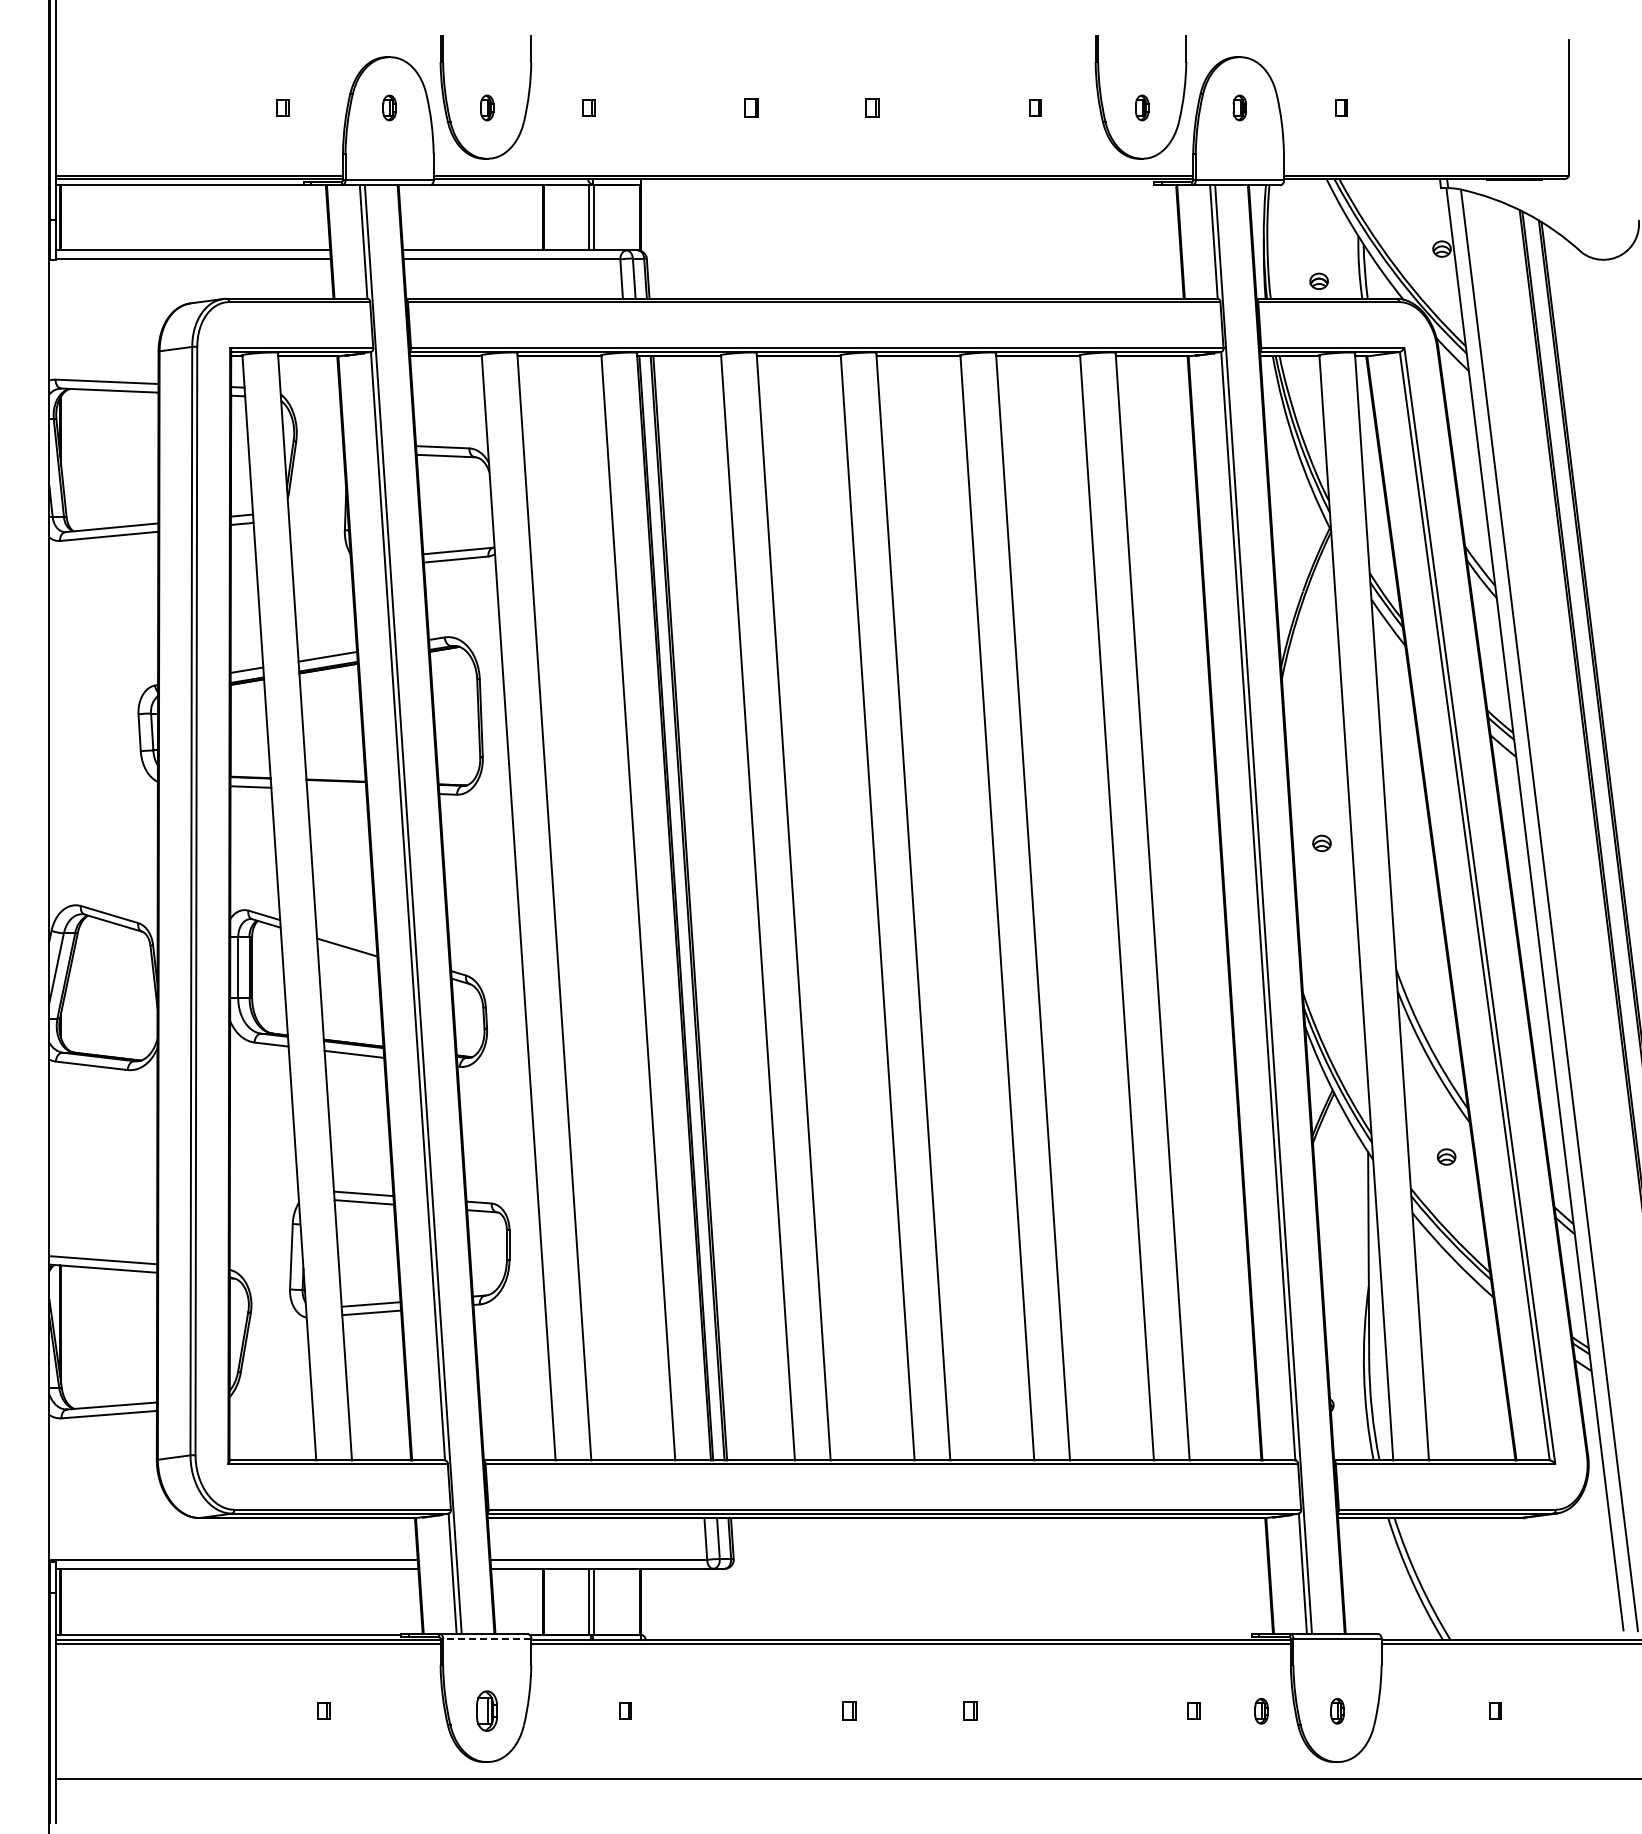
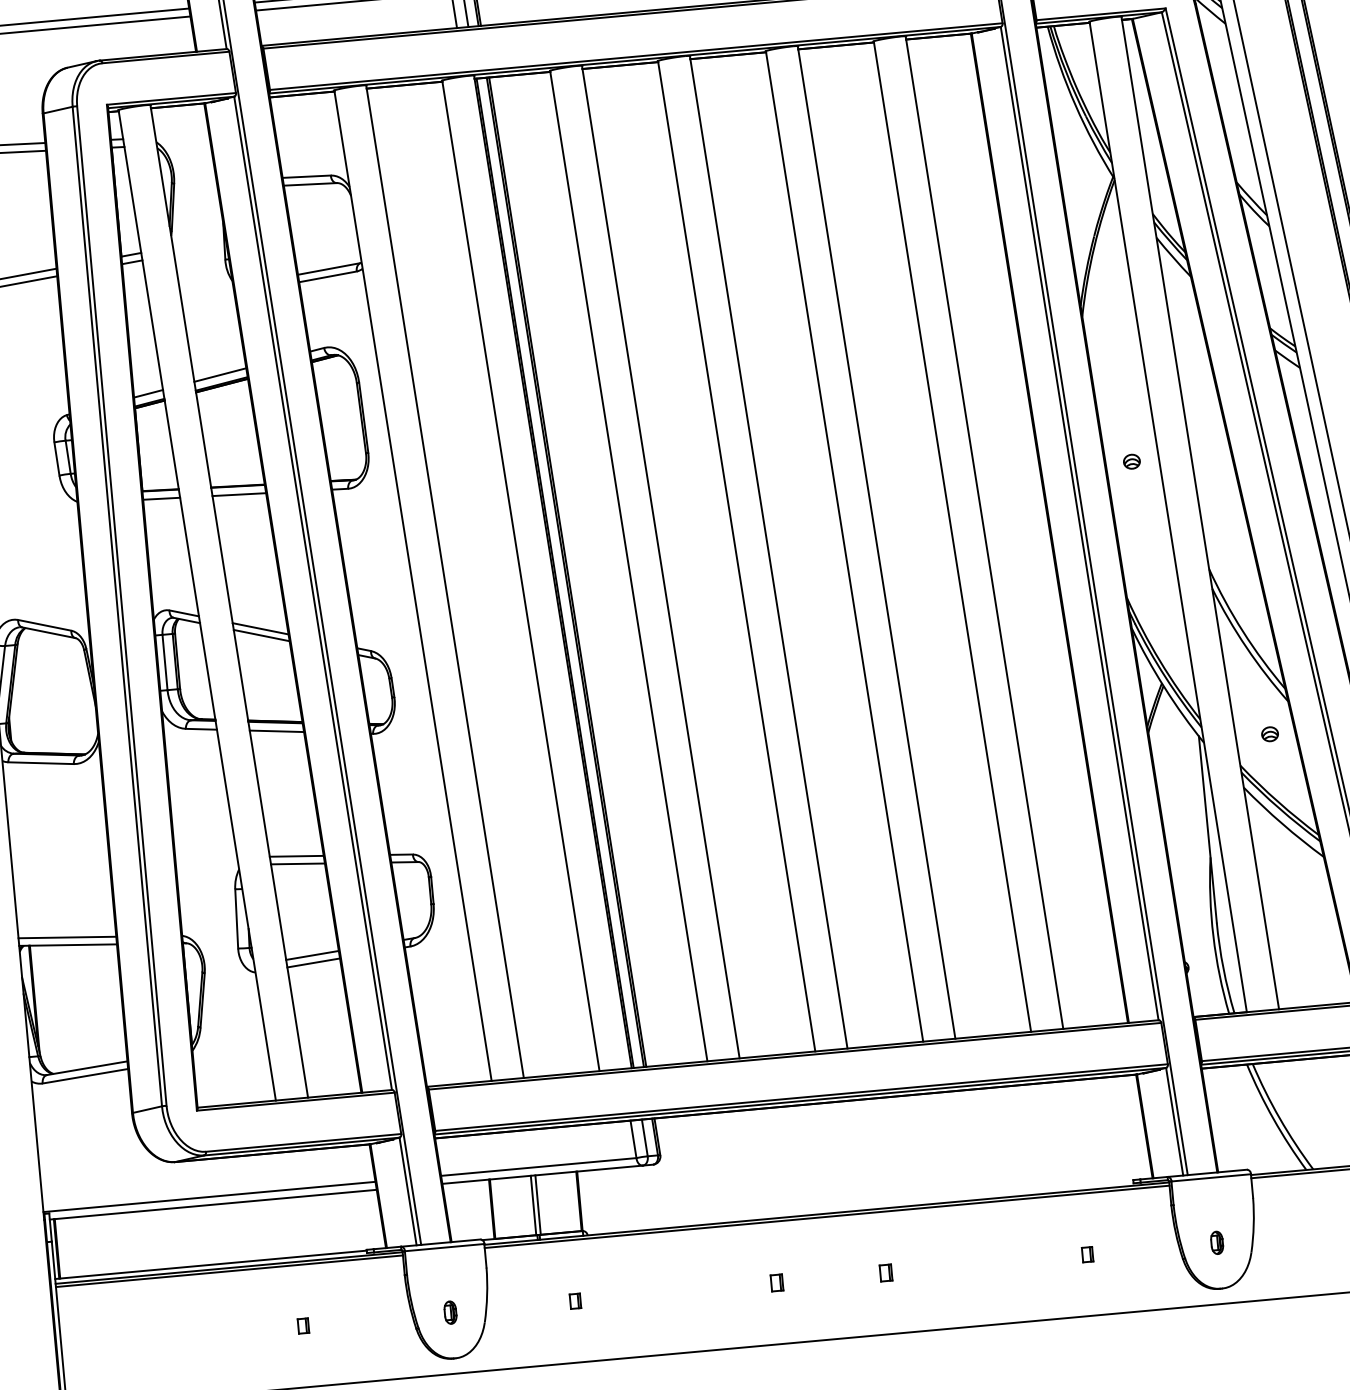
line: (336, 790) -> (239, 494), added
line: (346, 939) -> (260, 628), added
line: (486, 1639) -> (444, 1248), dashed -> solid
part: (487, 1711) -> (450, 1312), size x0.62
part: (1261, 1711) -> (1148, 1249), removed

